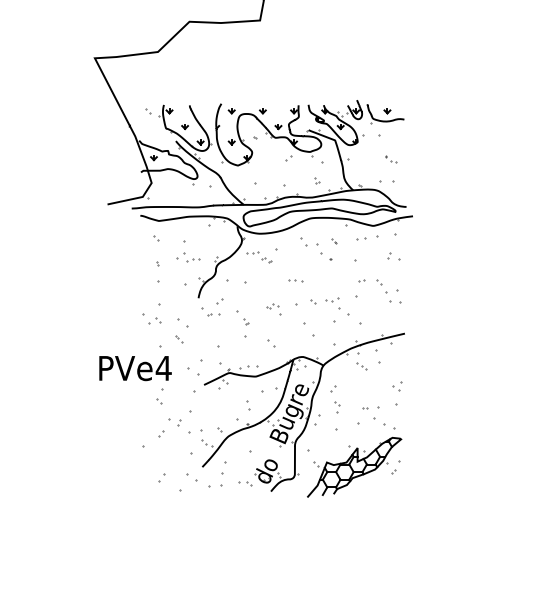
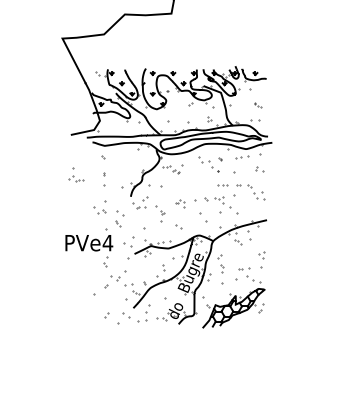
part: (188, 250) -> (76, 174), moved
part: (295, 281) -> (222, 185), moved

